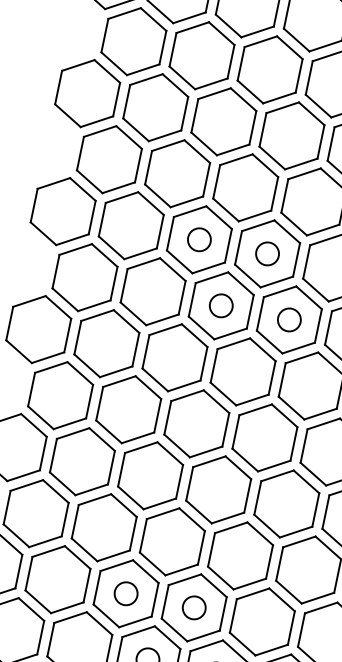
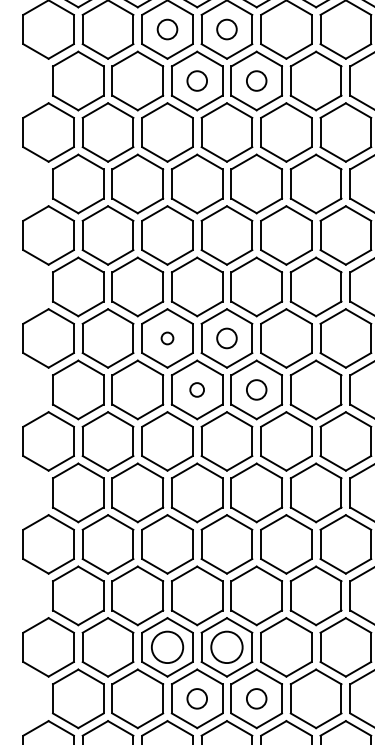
circle: (199, 239) -> (167, 338), size x0.6
circle: (220, 305) -> (196, 389), size x0.7
circle: (126, 593) -> (167, 647), size x1.6
circle: (193, 607) -> (226, 647), size x1.6

